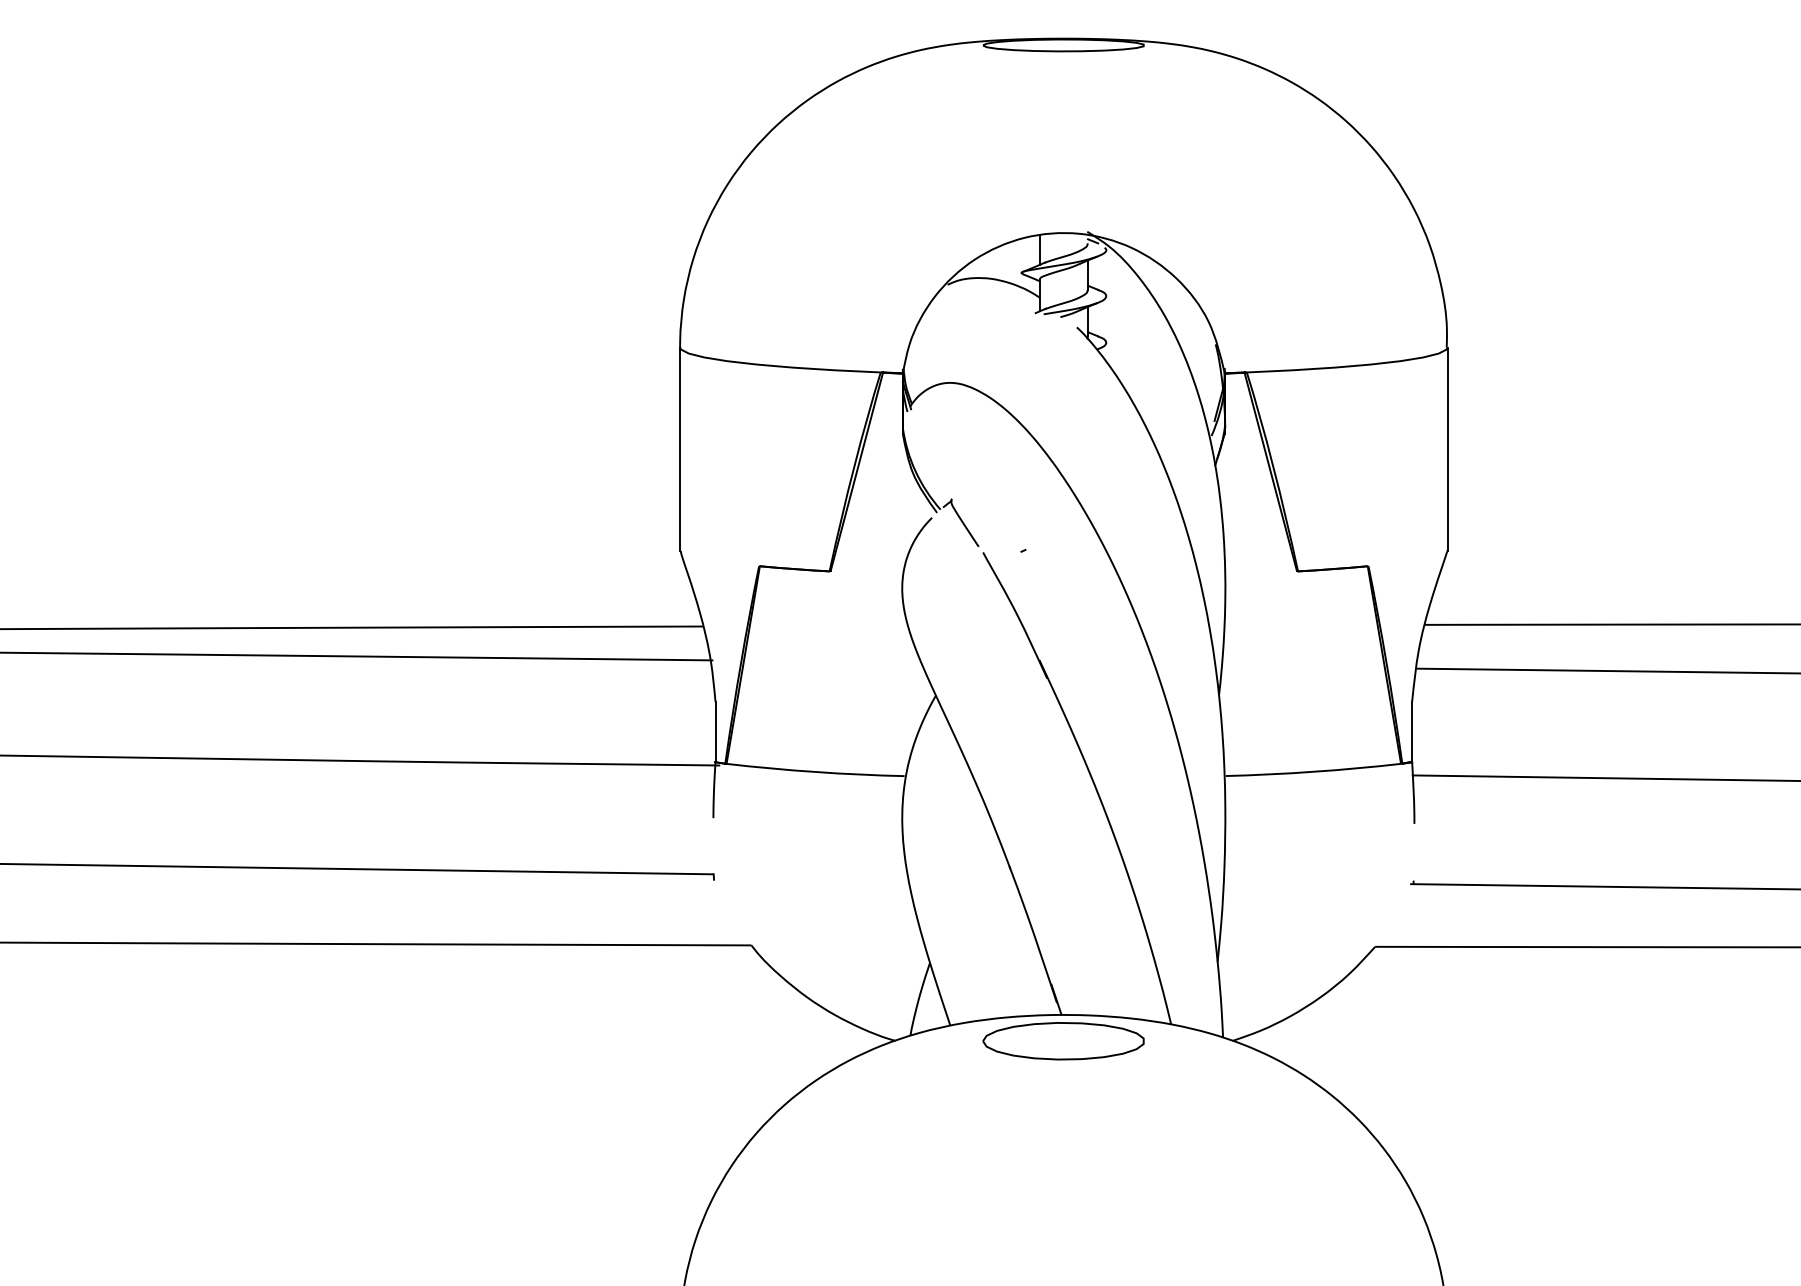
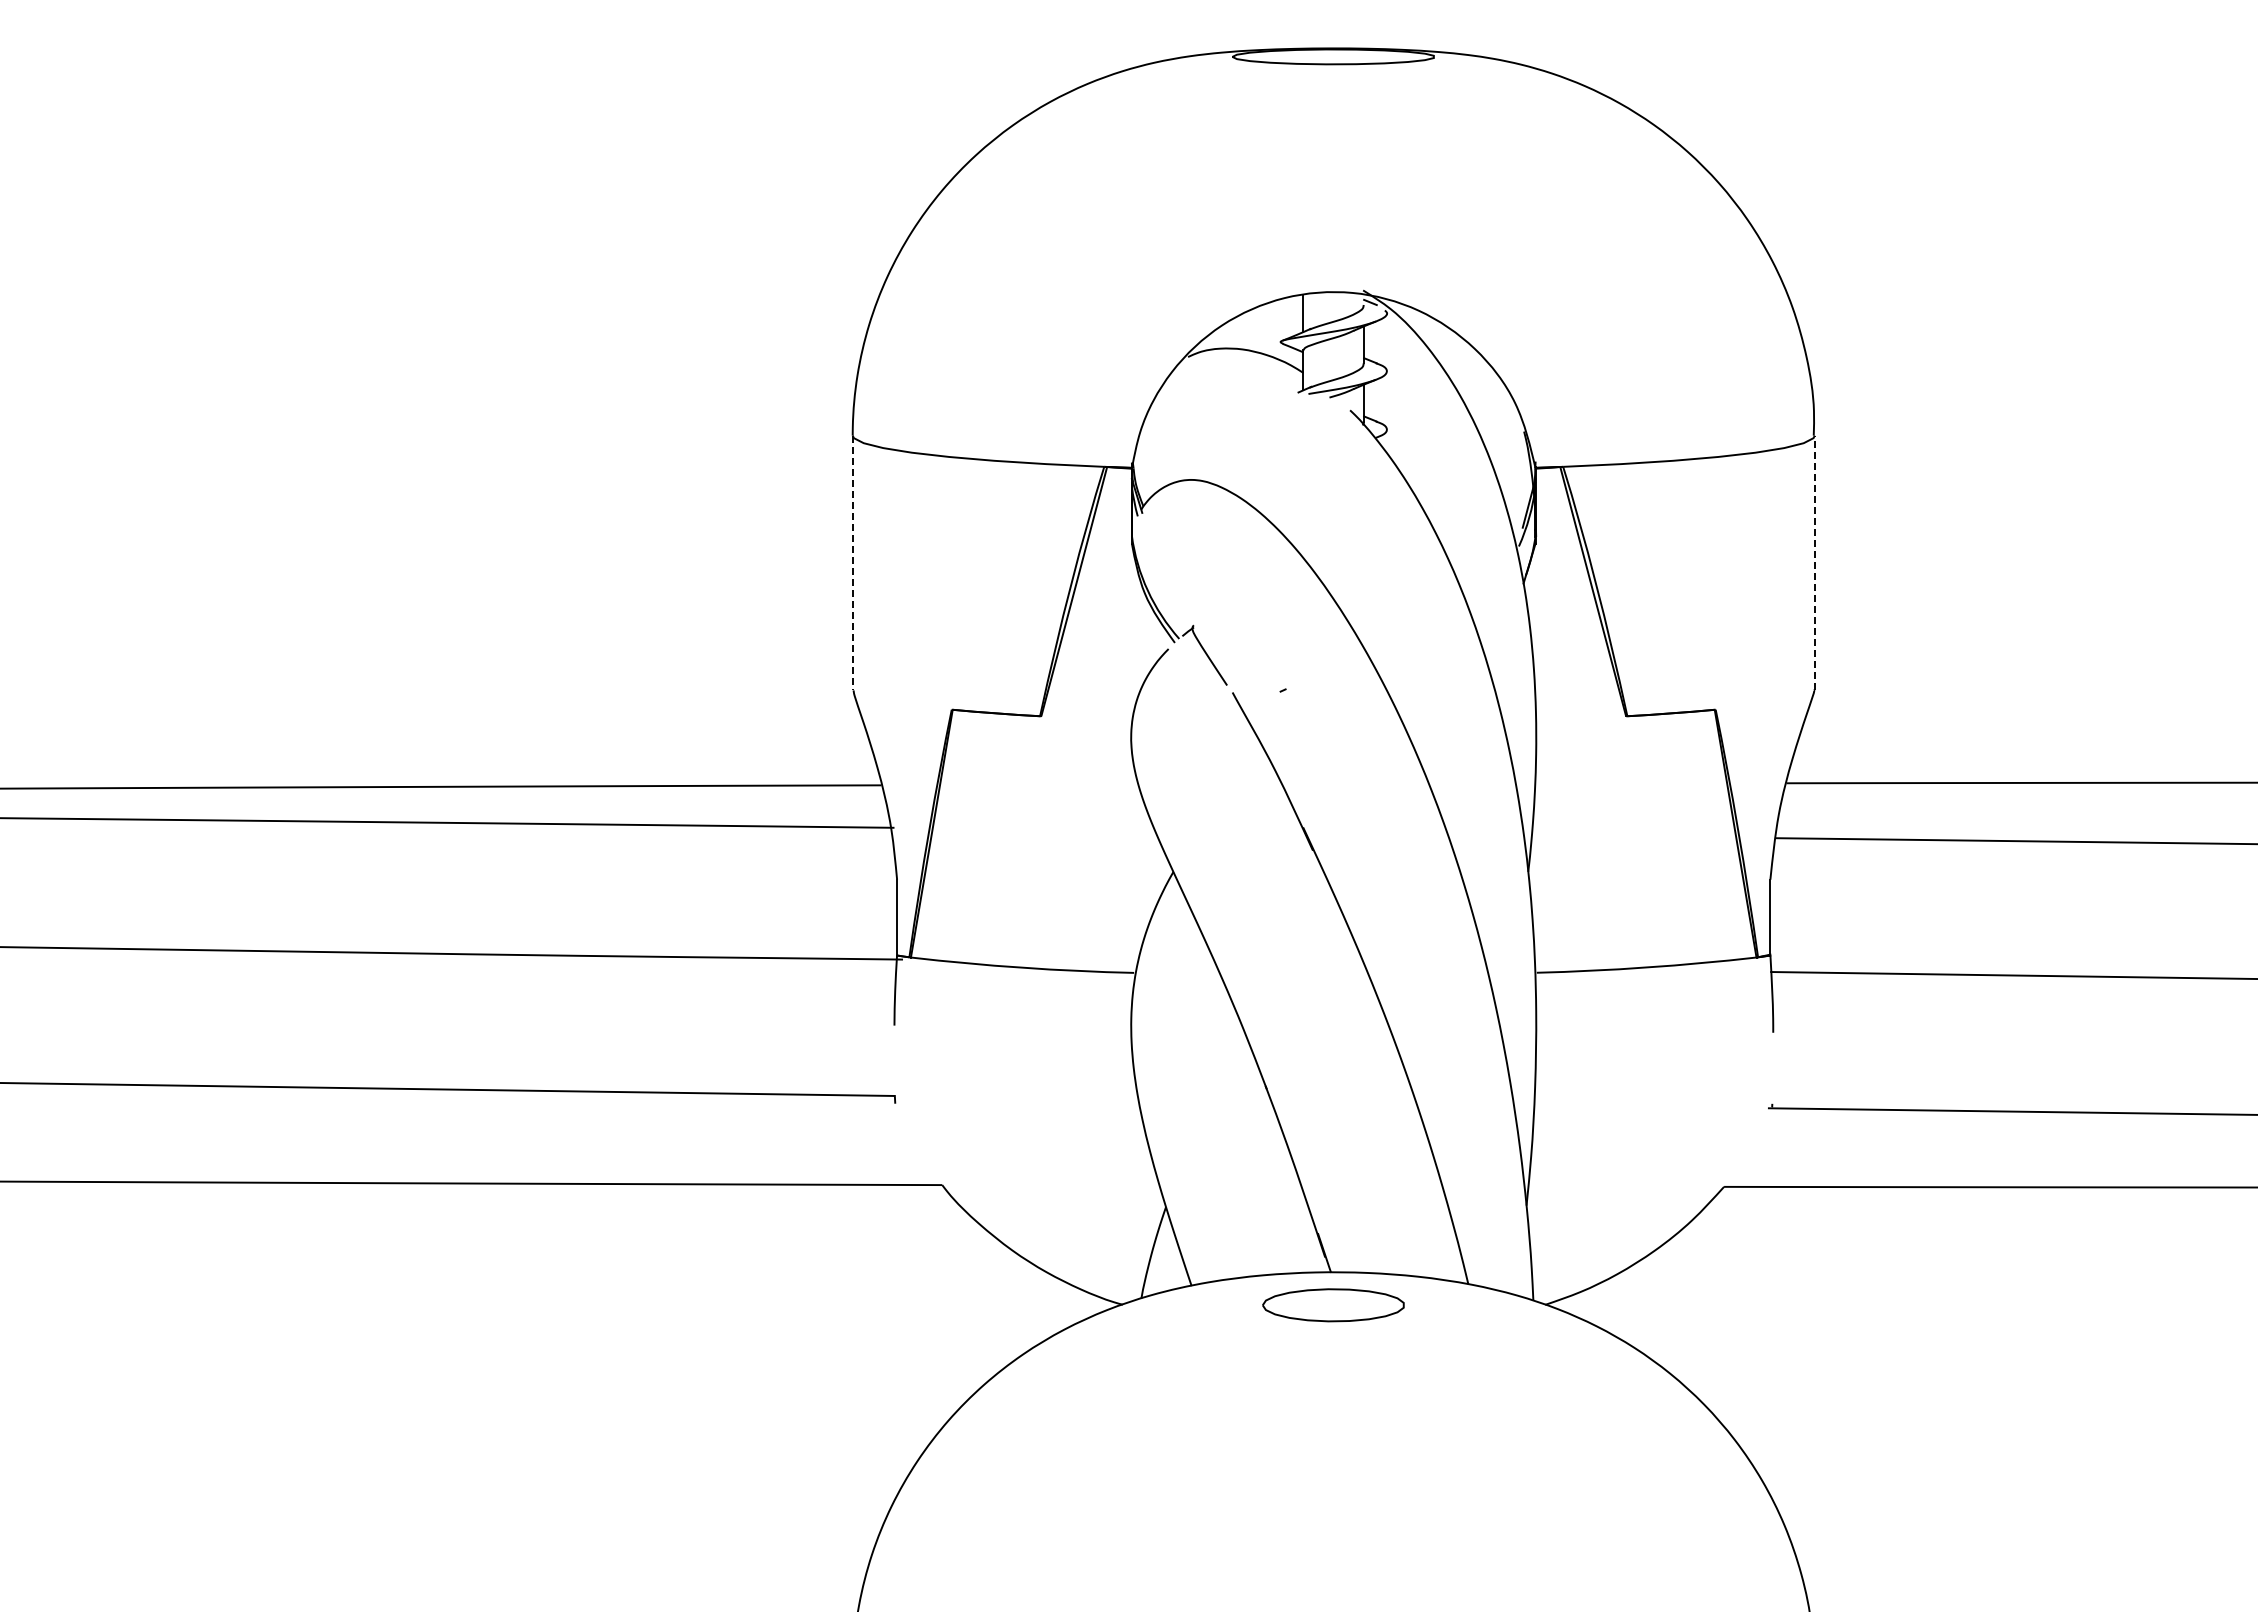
line: (1447, 448) -> (1814, 562), solid -> dashed
line: (679, 449) -> (852, 563), solid -> dashed
part: (1063, 1041) -> (1333, 1305), size x0.7

